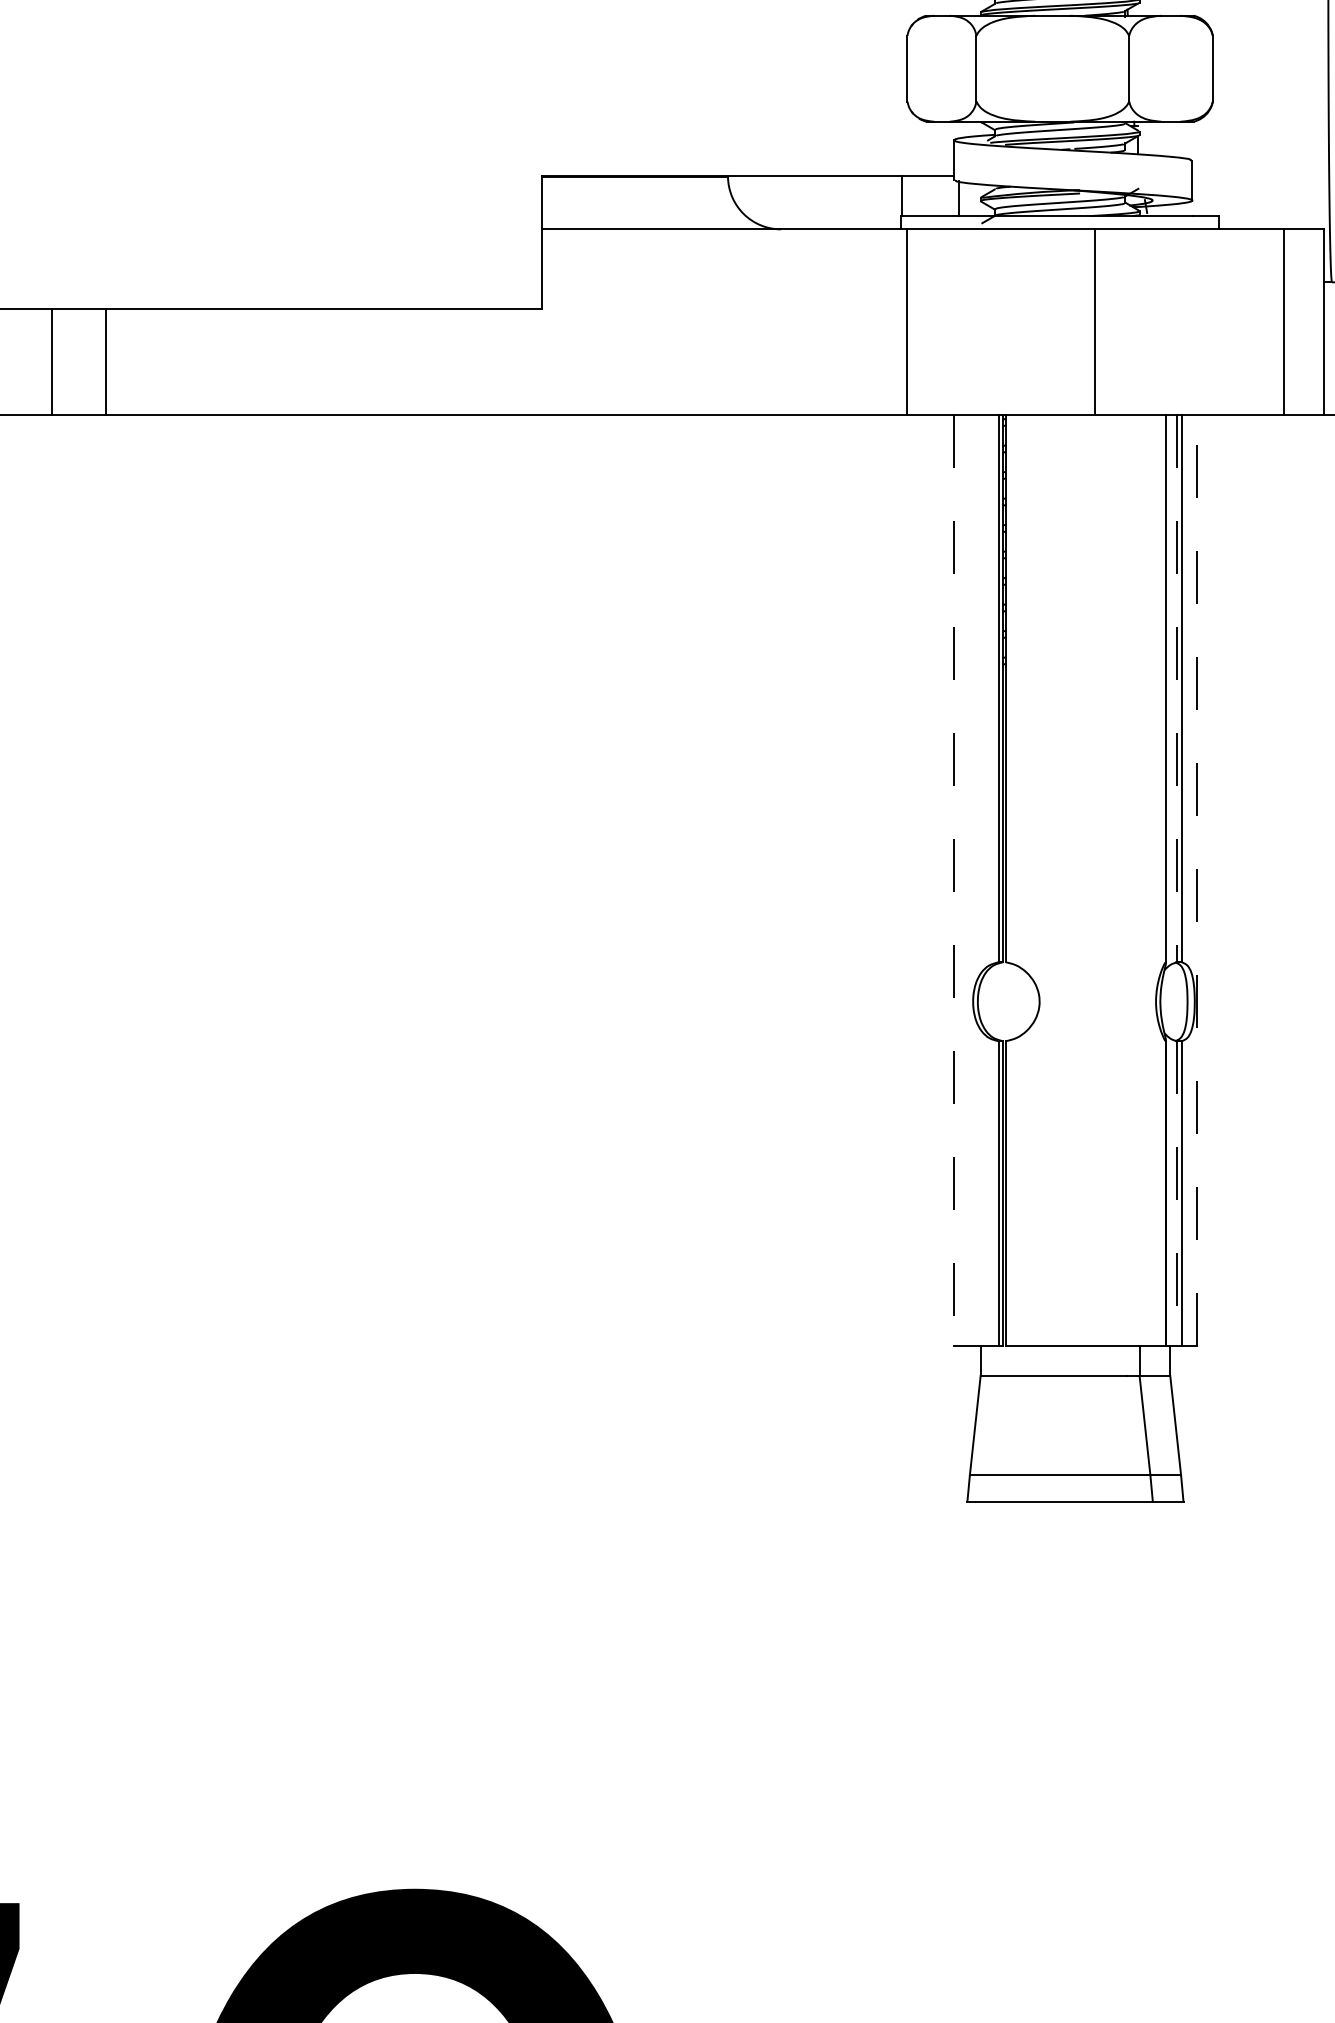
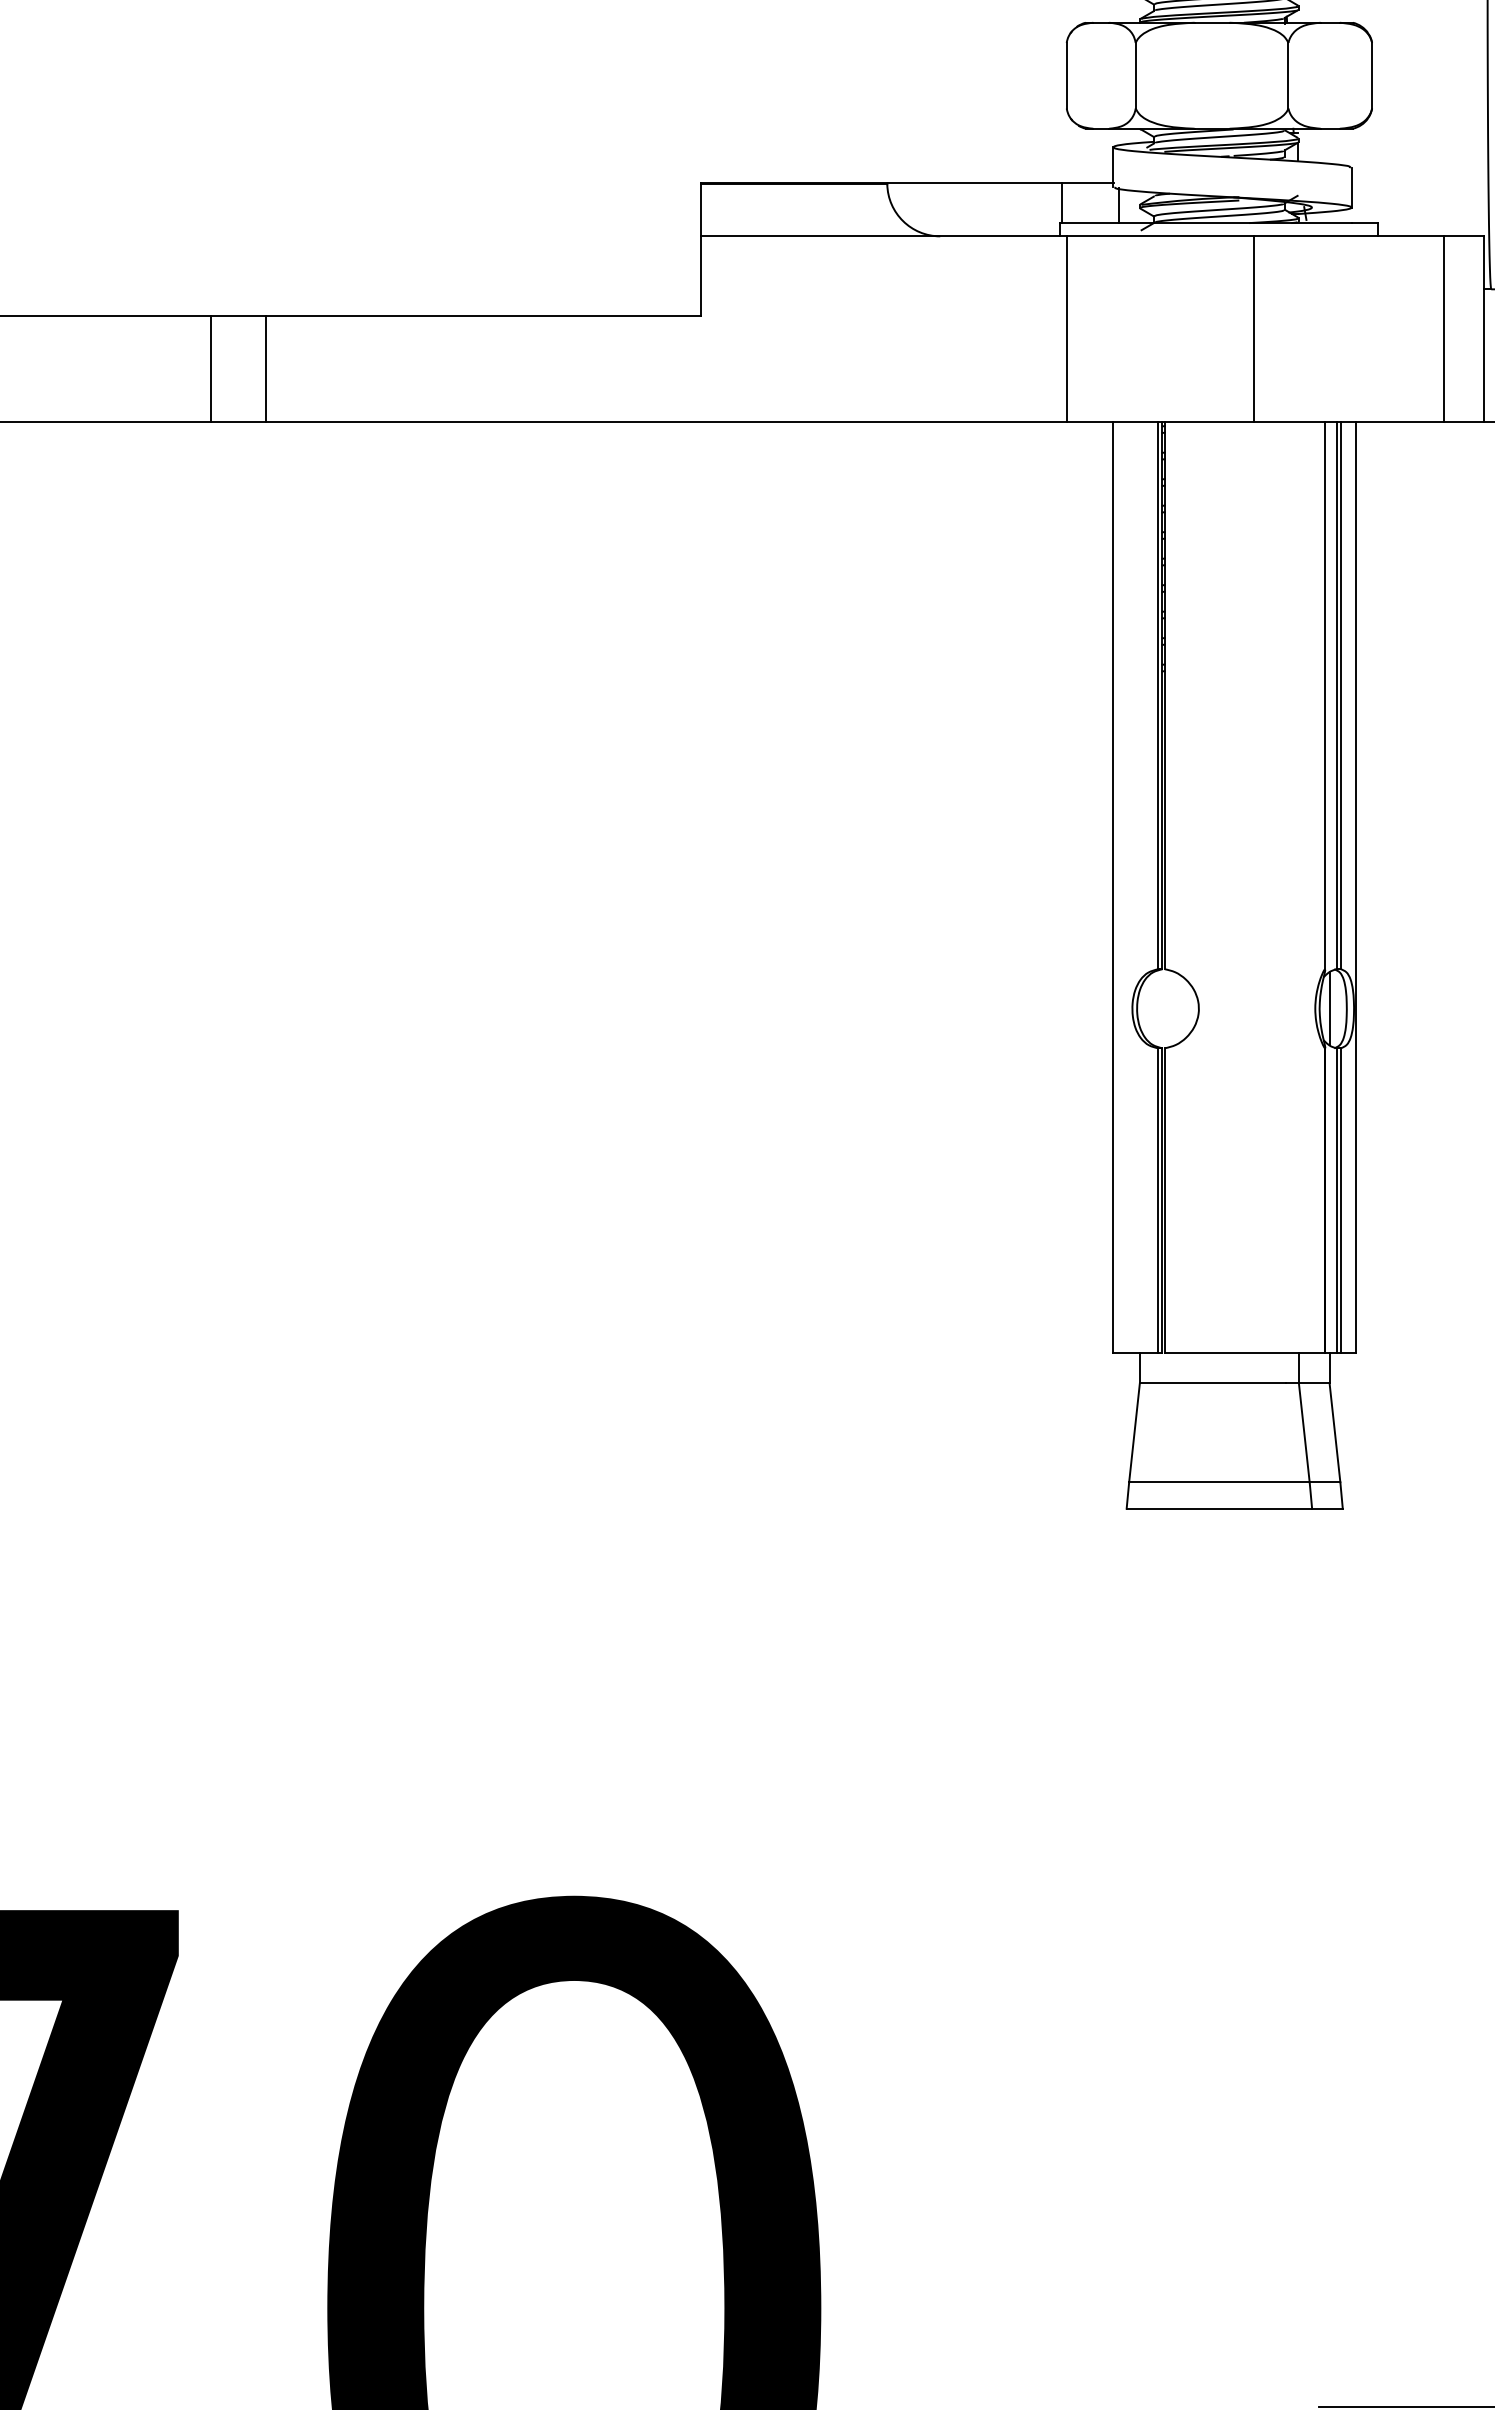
line: (1177, 688) -> (1336, 695), dashed -> solid
line: (954, 880) -> (1113, 887), dashed -> solid
line: (1197, 880) -> (1356, 887), dashed -> solid
line: (1170, 1001) -> (1329, 1008), added
line: (1177, 1194) -> (1336, 1201), dashed -> solid

